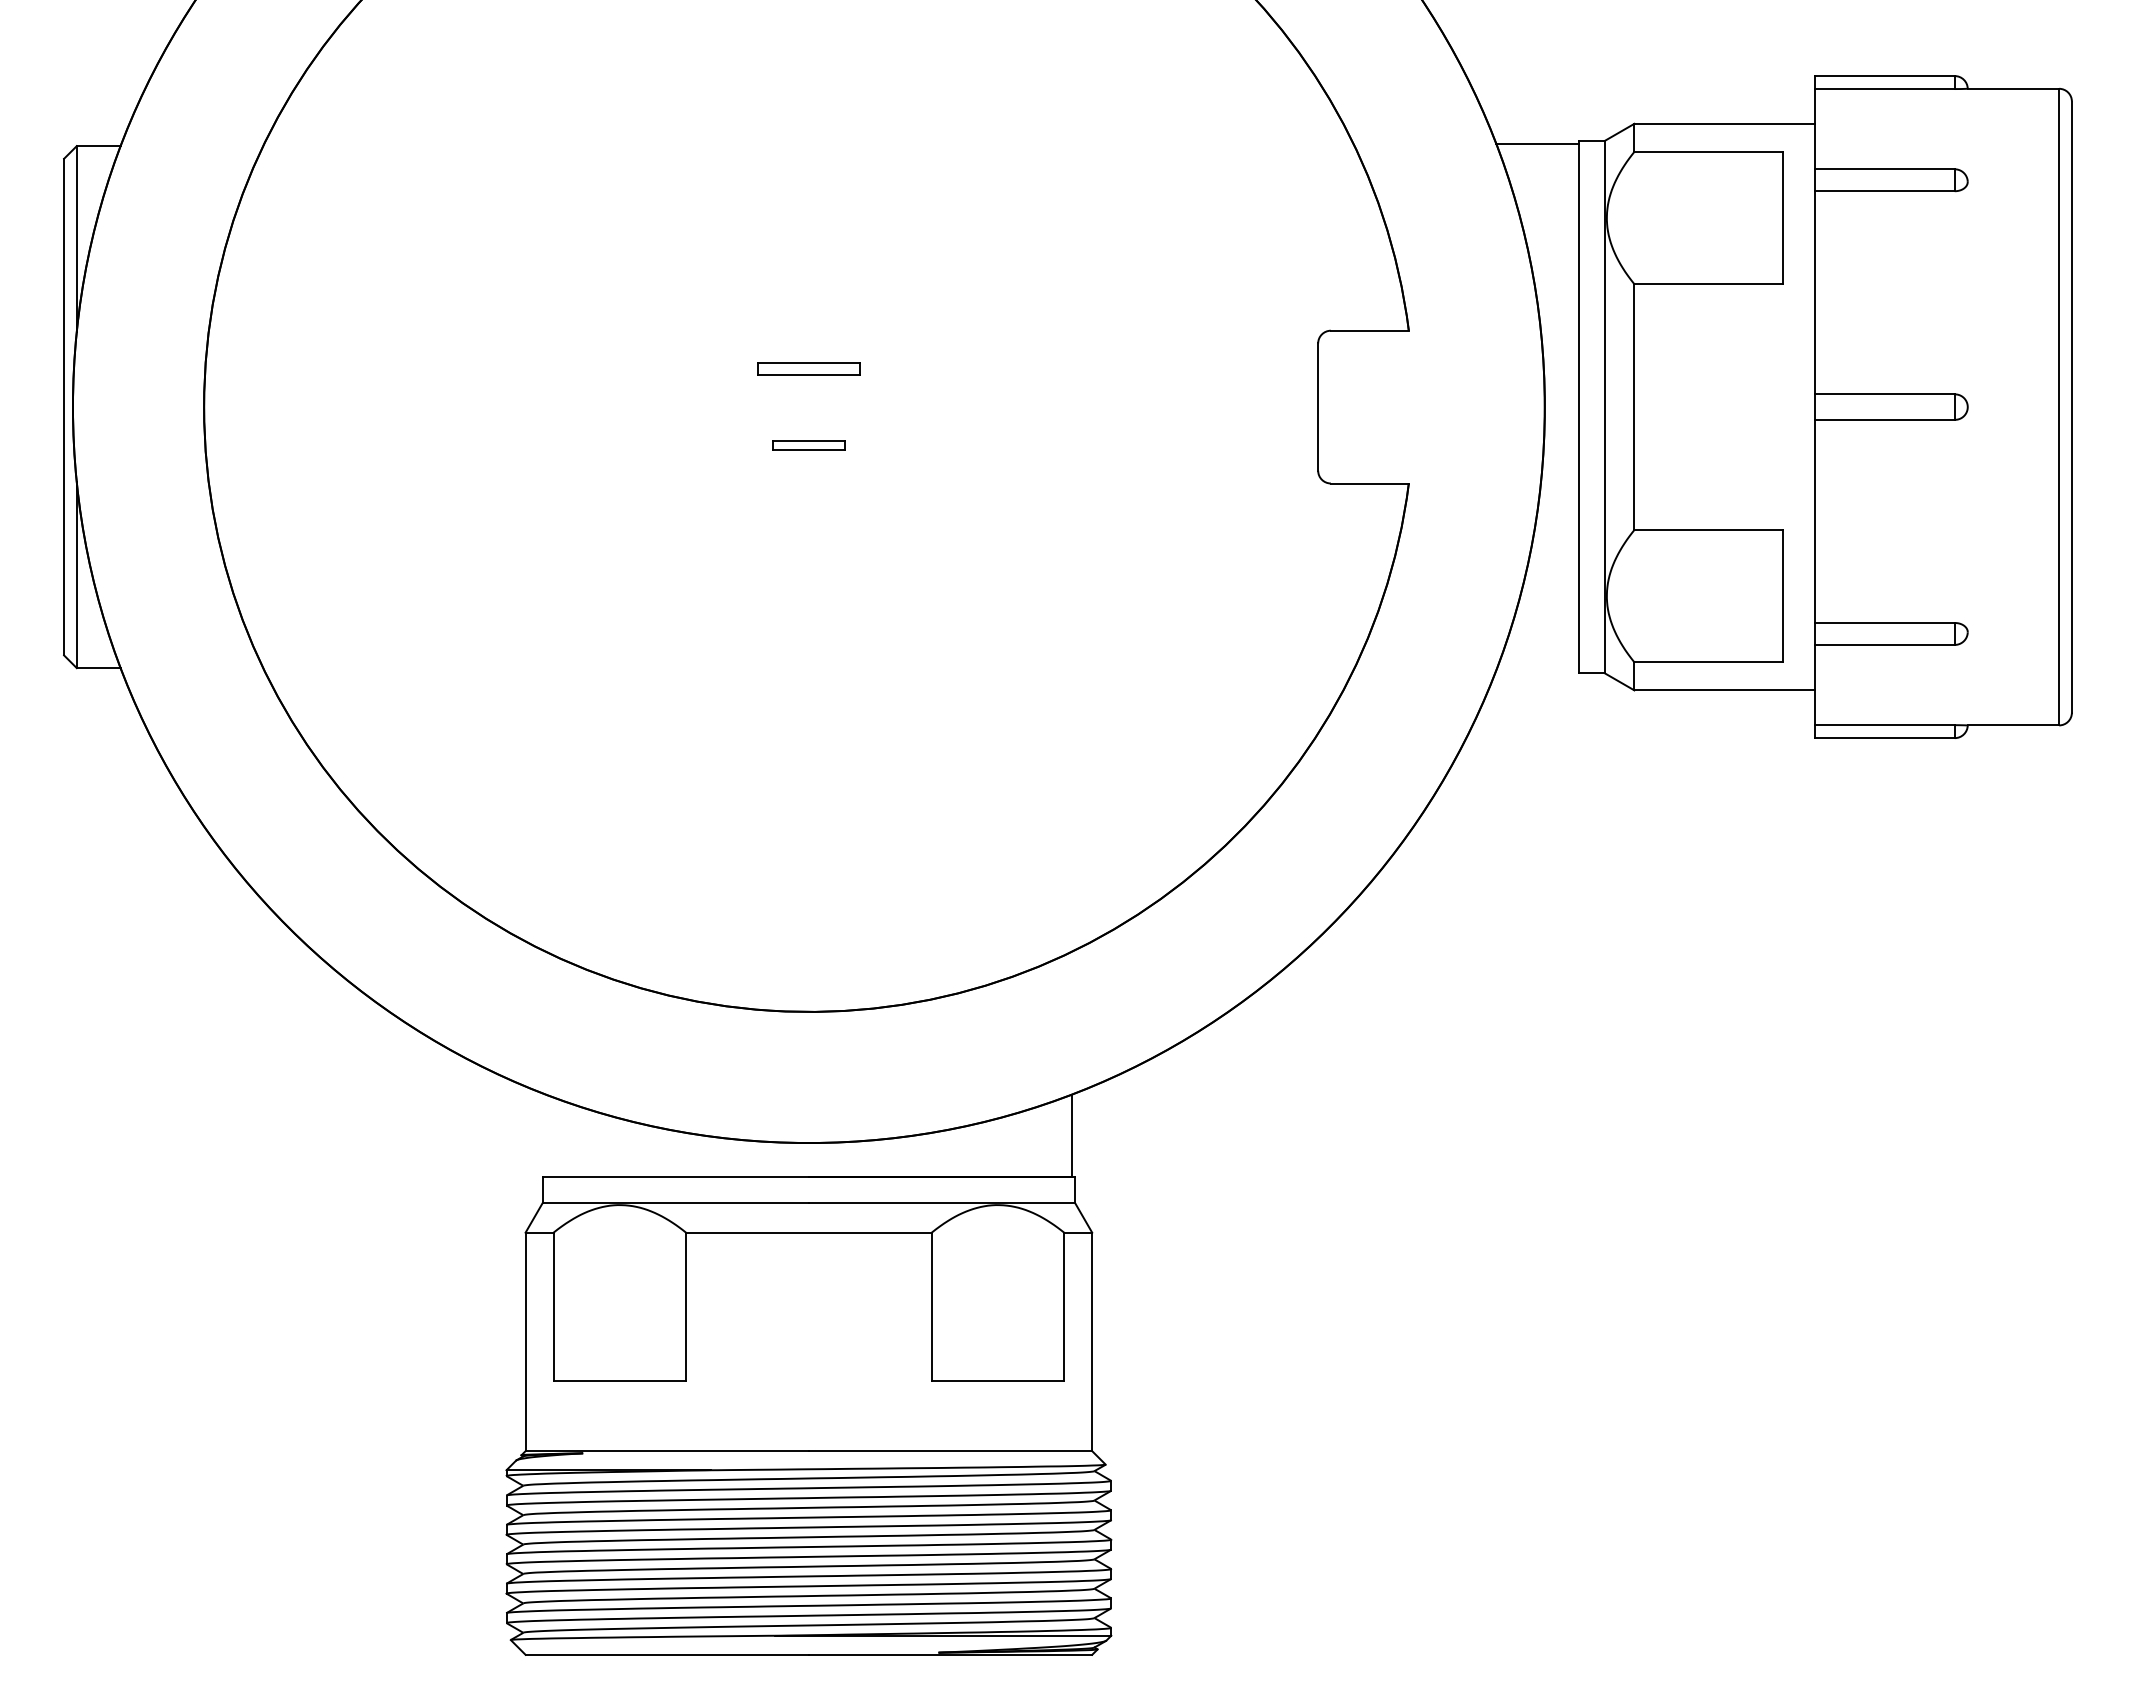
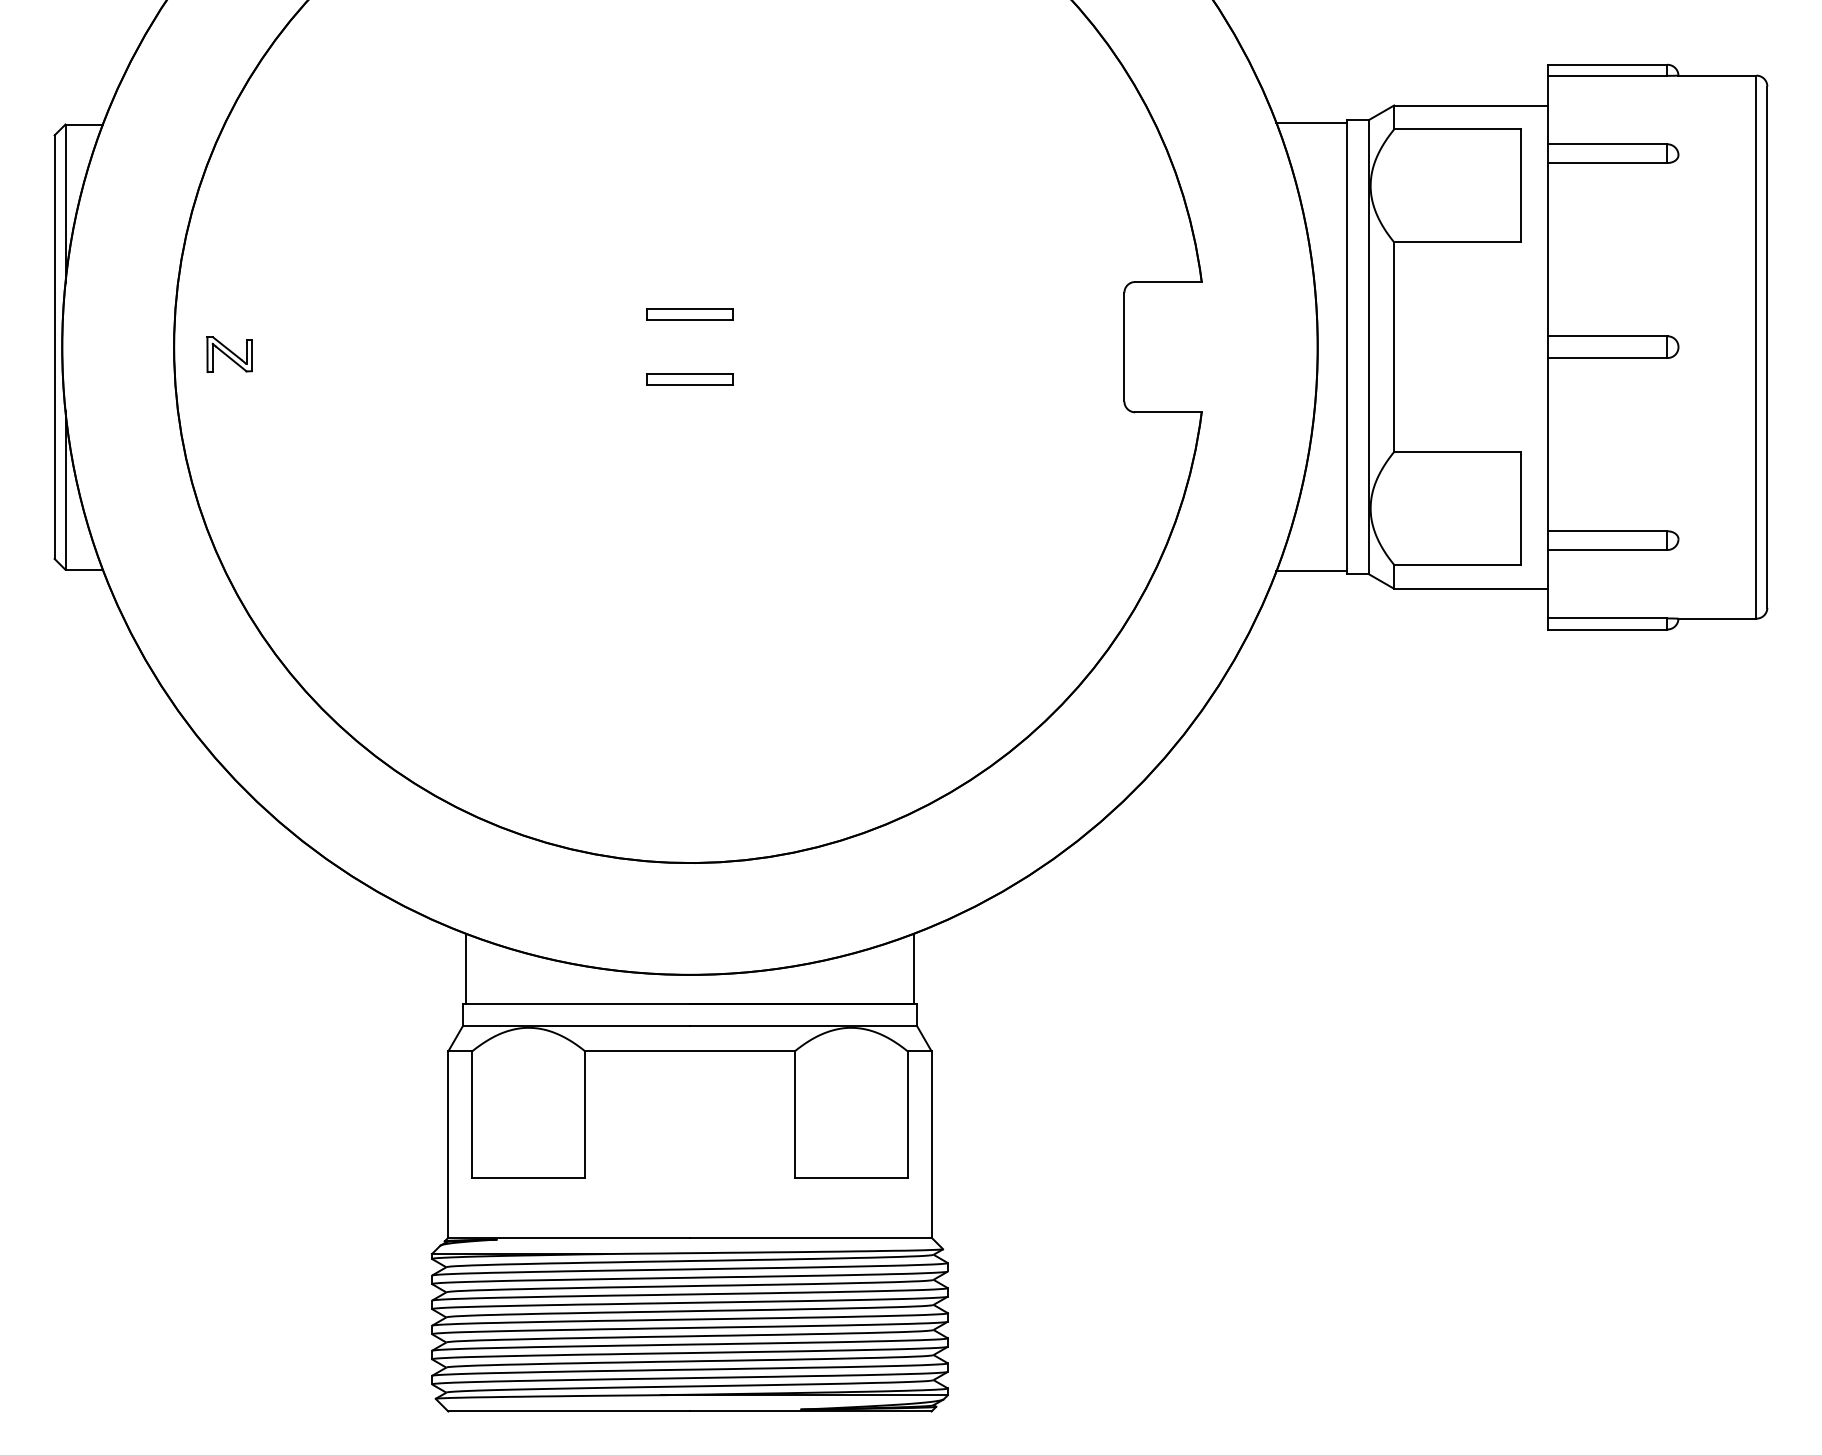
part: (269, 415) -> (229, 354), added
part: (808, 445) -> (689, 379), size x1.43
line: (1537, 670) -> (1311, 571), added
line: (545, 1135) -> (465, 968), added

